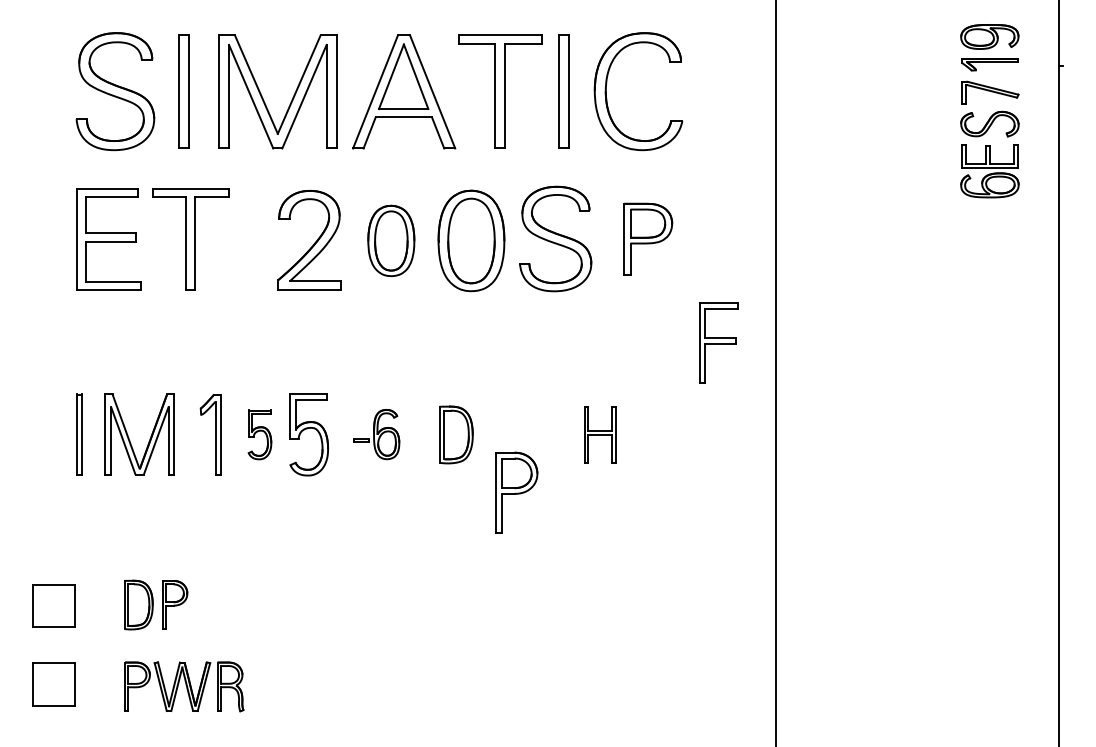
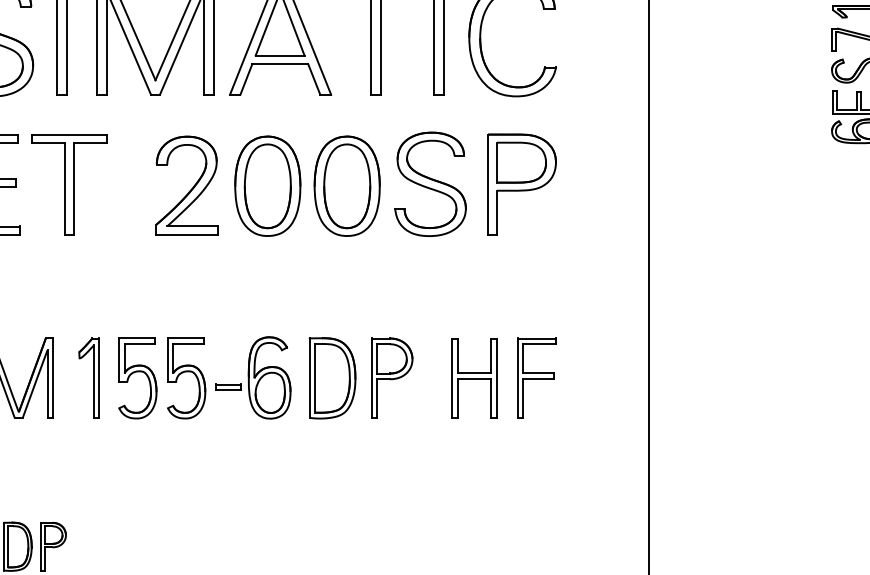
part: (648, 238) -> (522, 183), size x1.43
part: (391, 240) -> (268, 185), size x1.43
part: (718, 342) -> (536, 377), moved
part: (259, 434) -> (137, 377), size x1.67
part: (376, 434) -> (253, 377), size x1.67
part: (456, 434) -> (332, 377), size x1.43
part: (600, 434) -> (474, 377), size x1.43
part: (516, 492) -> (391, 377), moved

